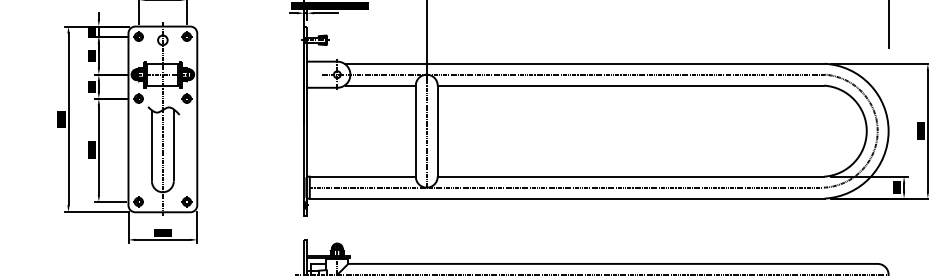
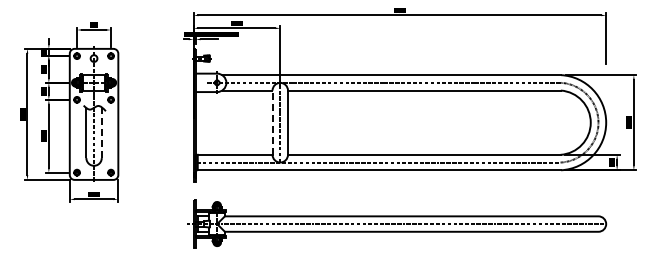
line: (415, 130) -> (272, 122), solid -> dashed
line: (173, 146) -> (101, 133), solid -> dashed

